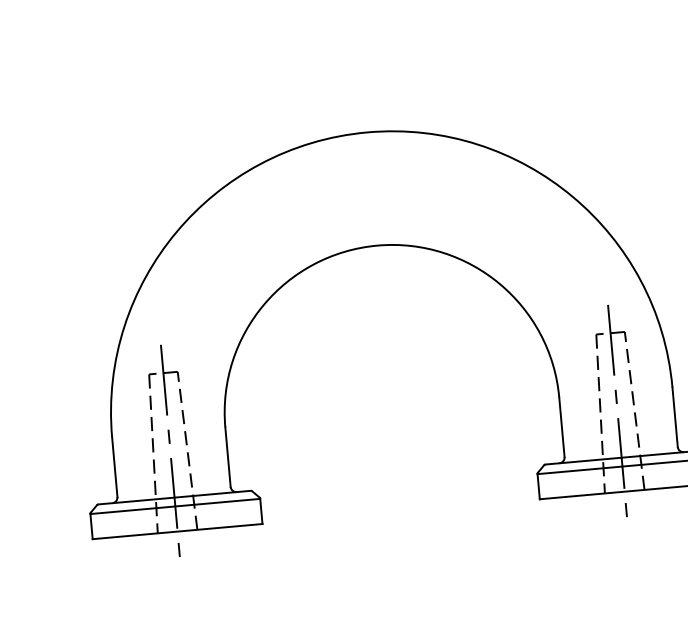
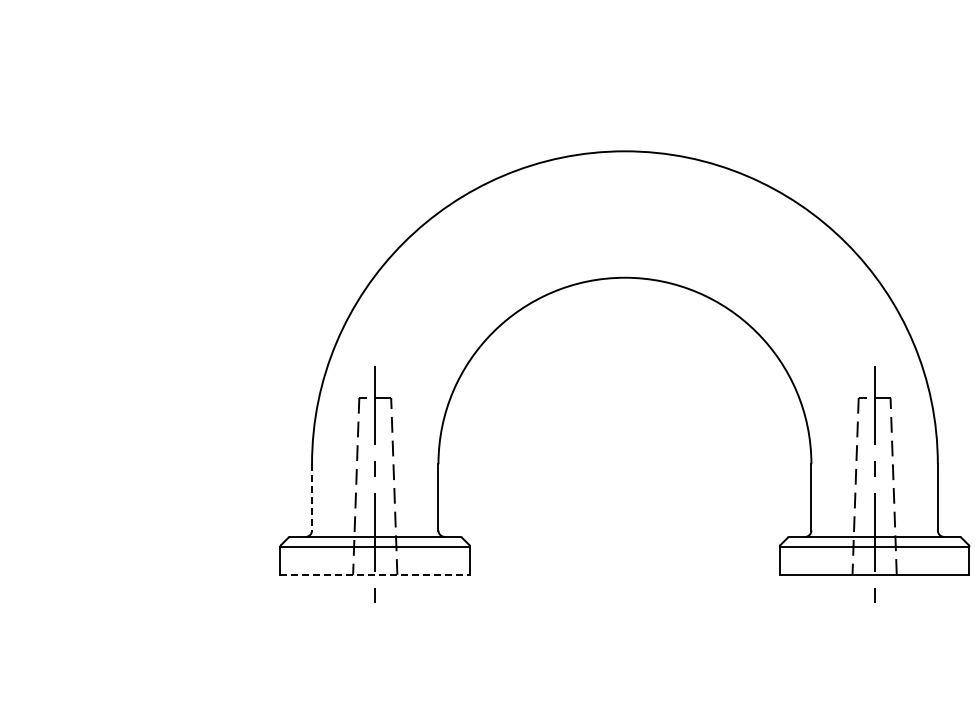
line: (115, 467) -> (312, 497), solid -> dashed
line: (177, 531) -> (375, 574), solid -> dashed

